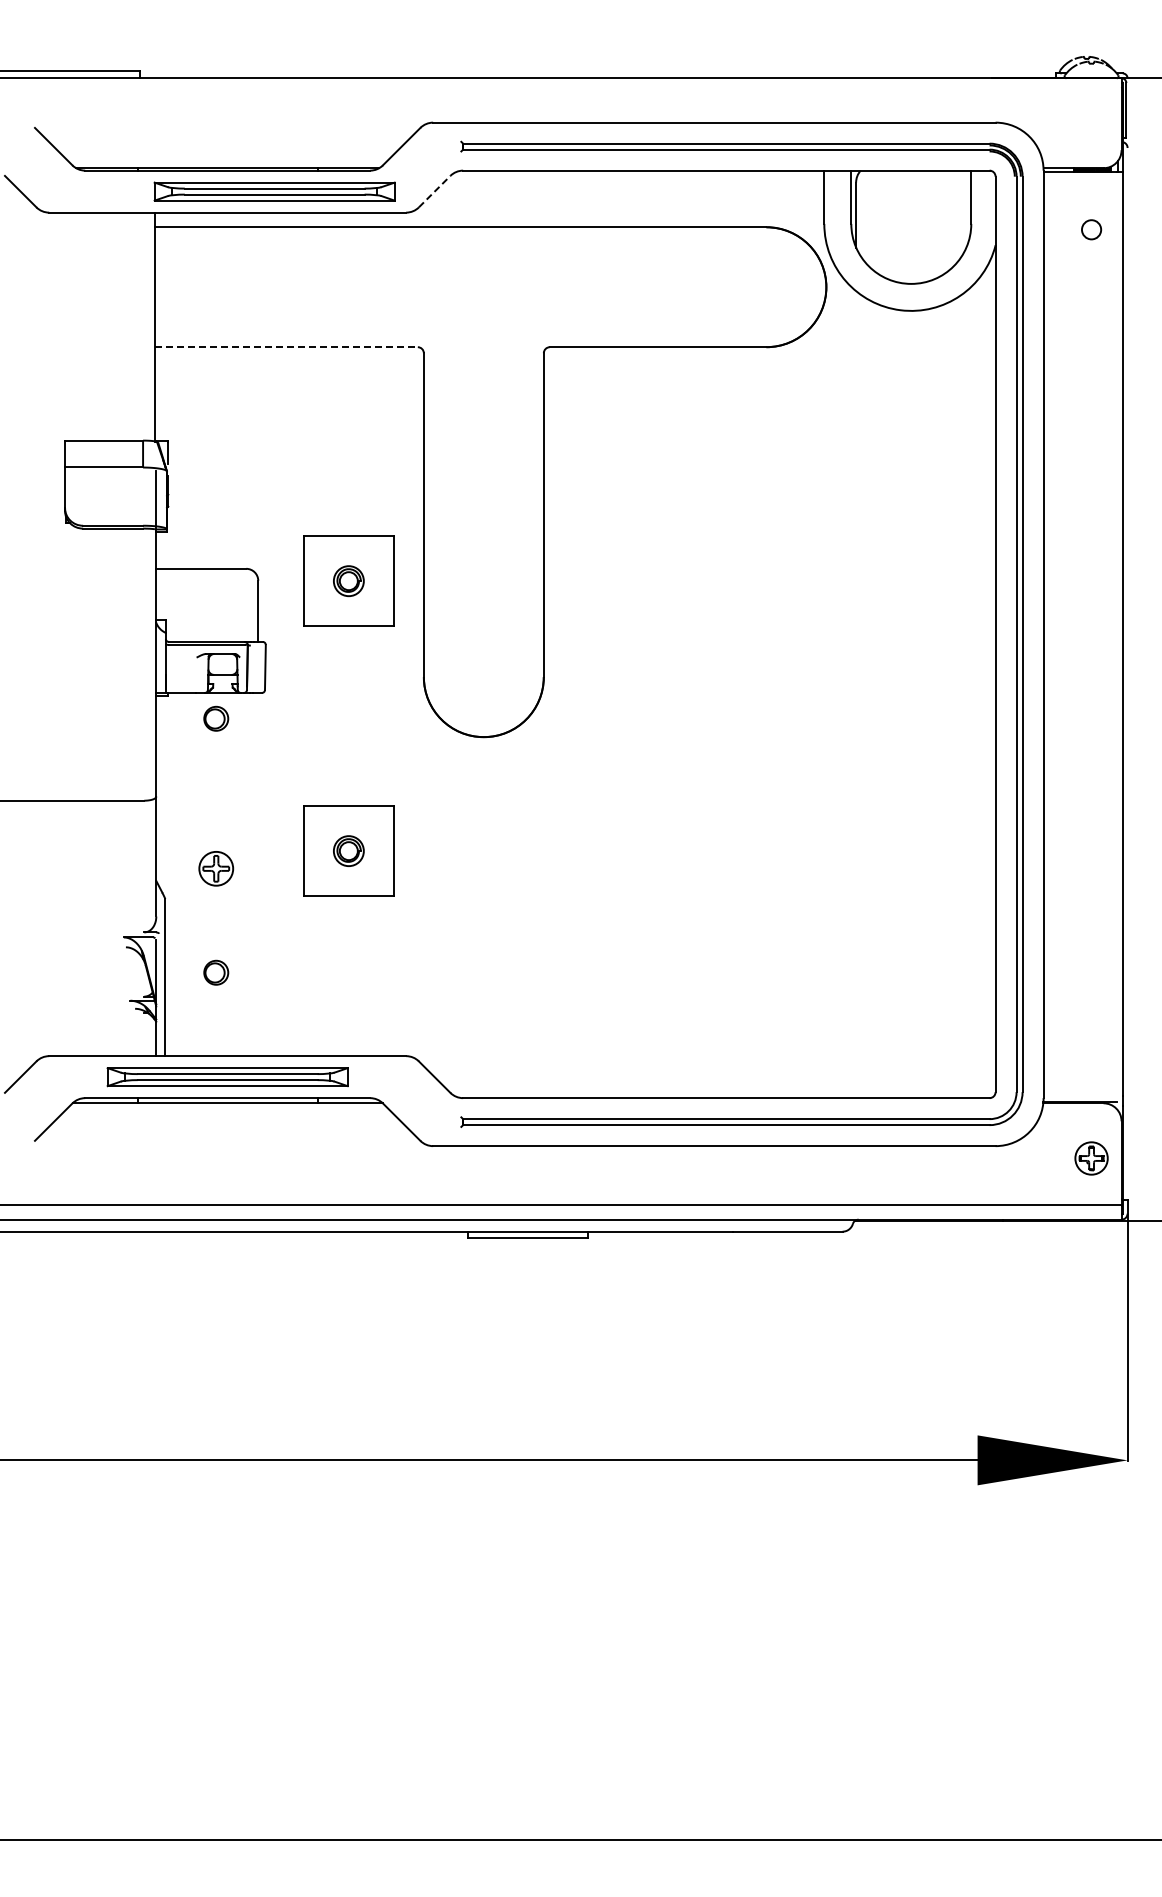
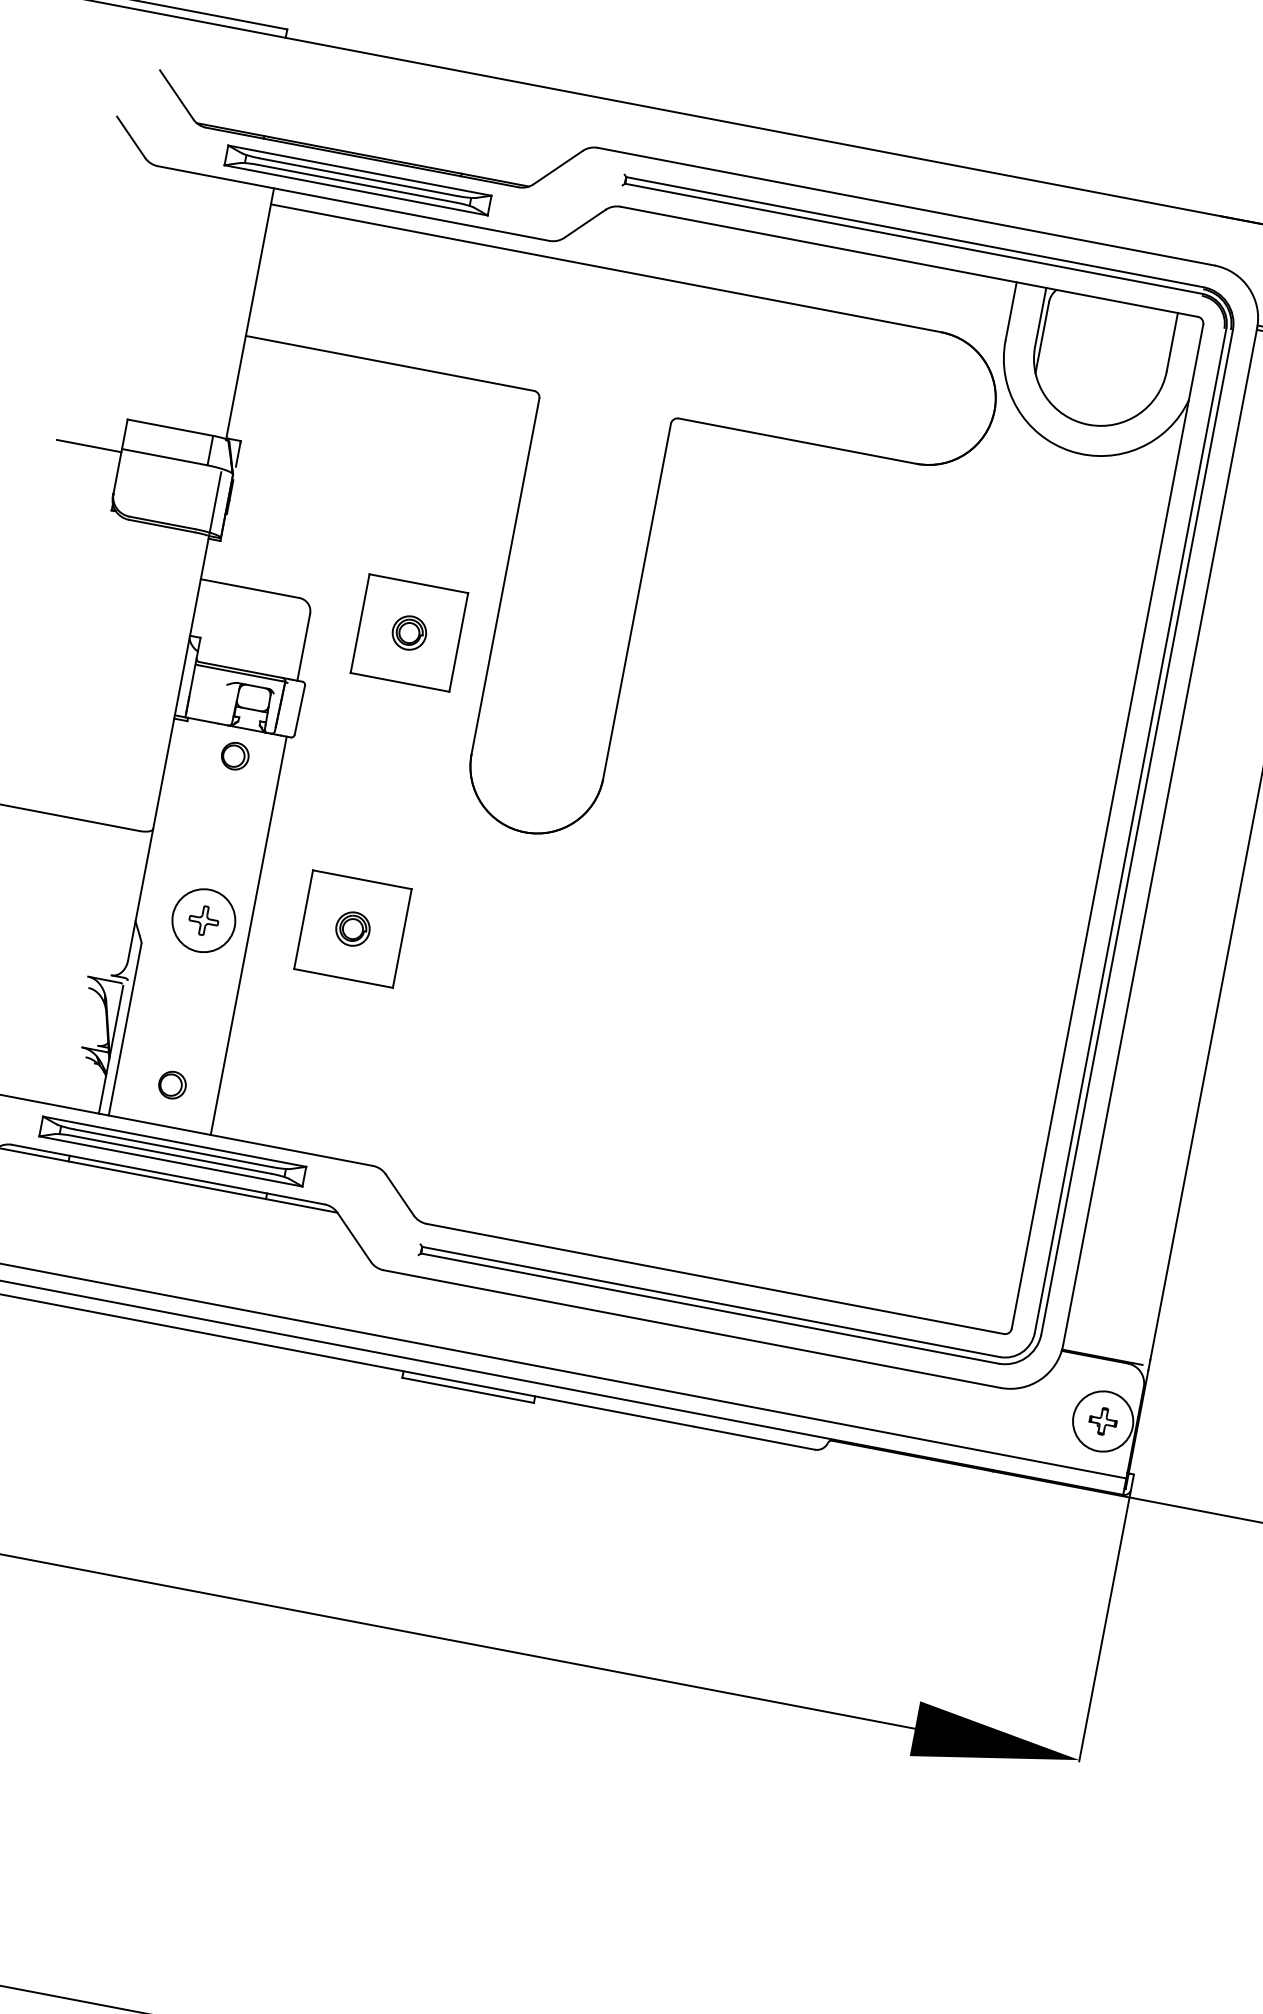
part: (274, 191) -> (357, 180), moved
line: (435, 191) -> (585, 223), dashed -> solid
line: (286, 347) -> (389, 363), dashed -> solid
line: (35, 470) -> (88, 446), added
circle: (216, 868) -> (204, 920), size x1.67
line: (258, 874) -> (248, 935), added
part: (216, 972) -> (172, 1084), moved
circle: (1091, 1158) -> (1103, 1421), size x1.67

